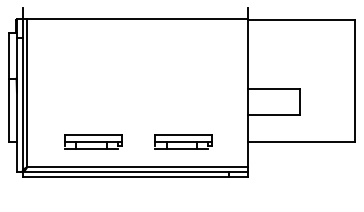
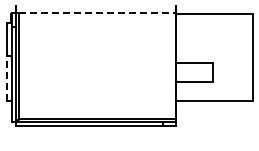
line: (137, 18) -> (97, 13), solid -> dashed
line: (9, 108) -> (6, 77), solid -> dashed
part: (92, 141) -> (65, 100), removed
part: (183, 141) -> (130, 100), removed

